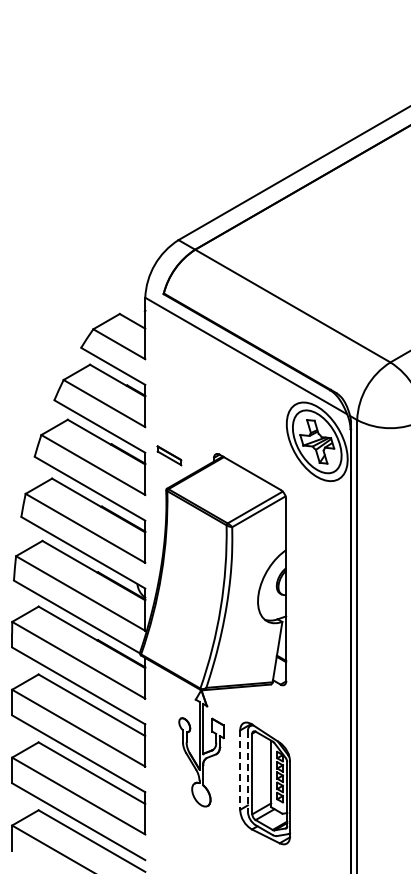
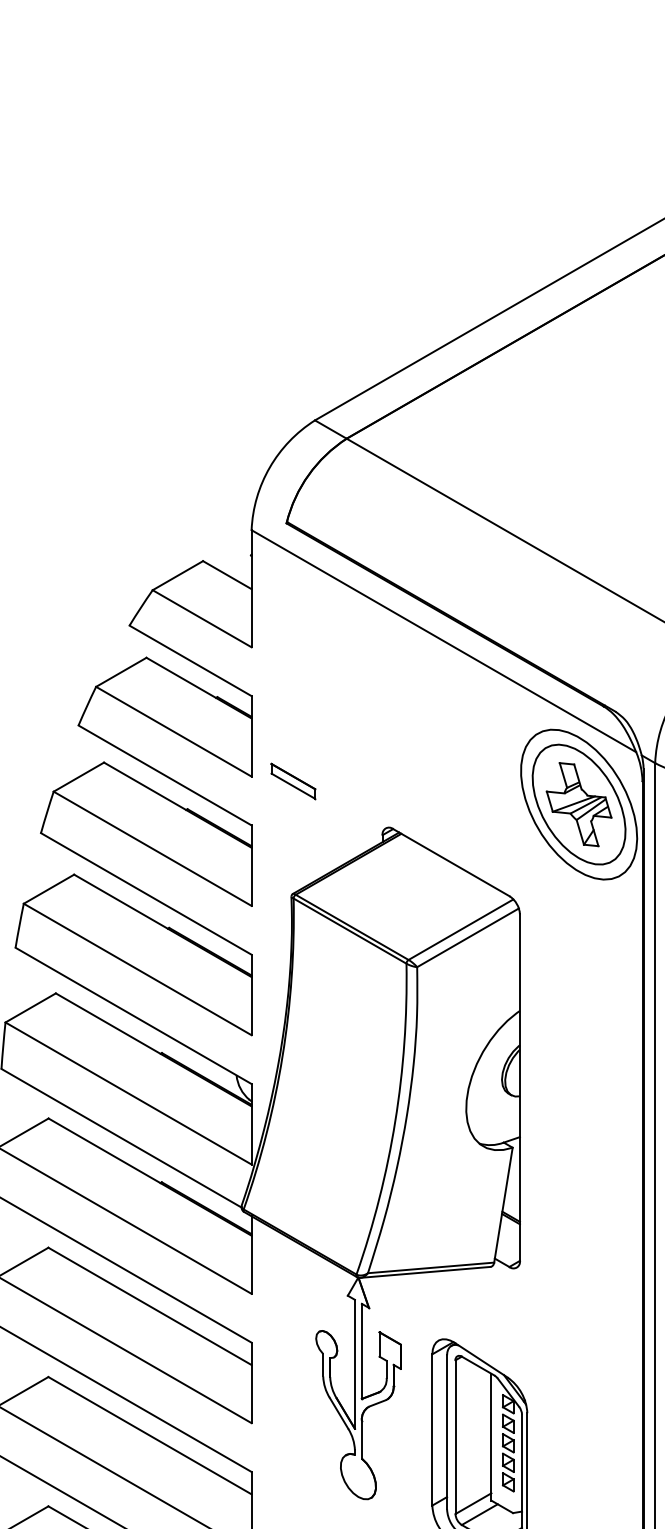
part: (169, 455) -> (293, 781), moved
line: (240, 770) -> (432, 1430), dashed -> solid
line: (247, 771) -> (446, 1432), dashed -> solid

